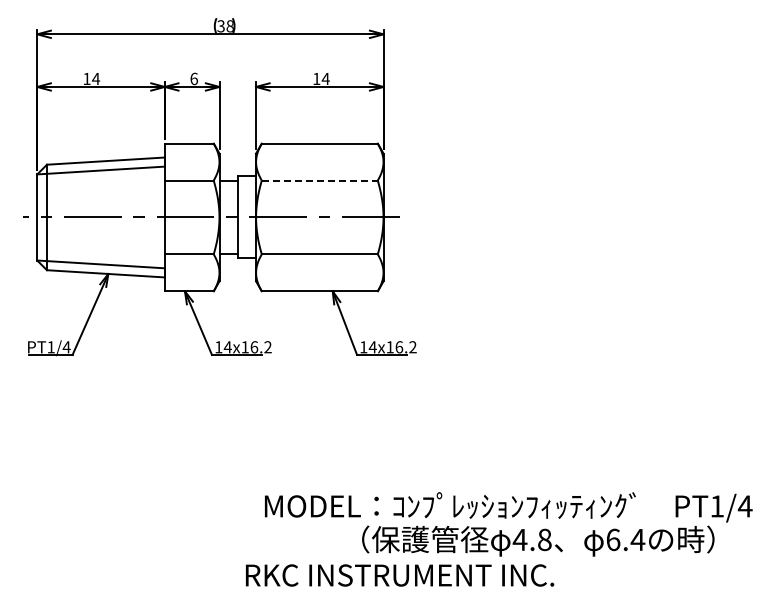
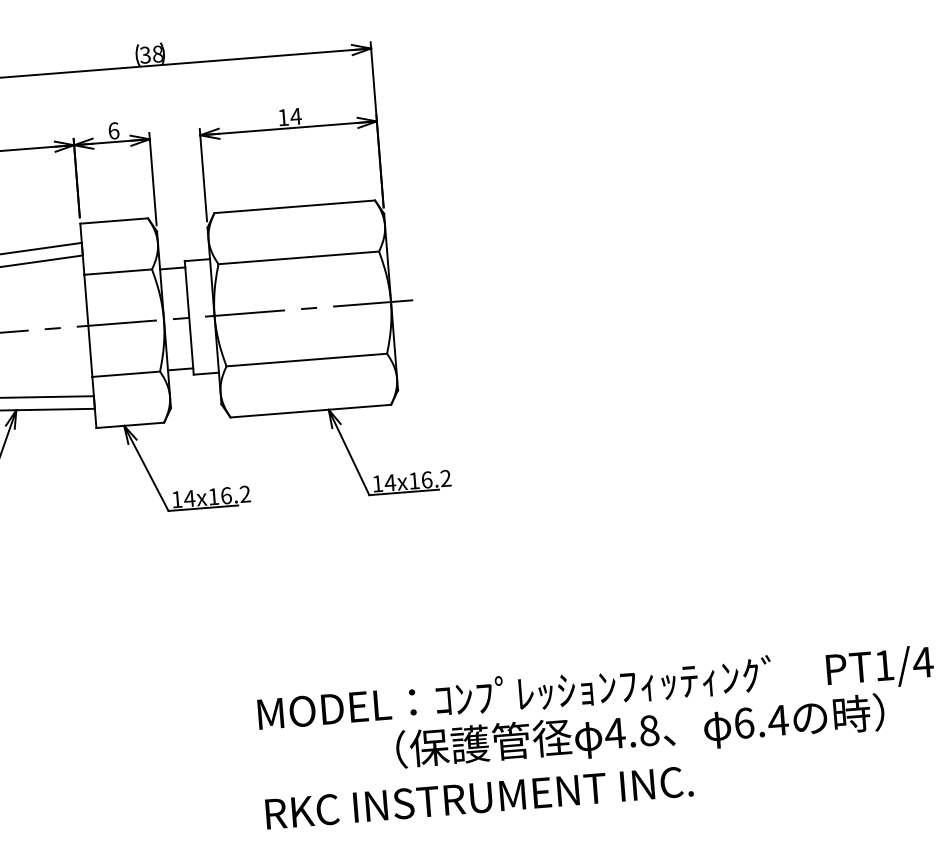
line: (320, 180) -> (299, 257), dashed -> solid
text: (400, 575) -> (480, 797), moved

